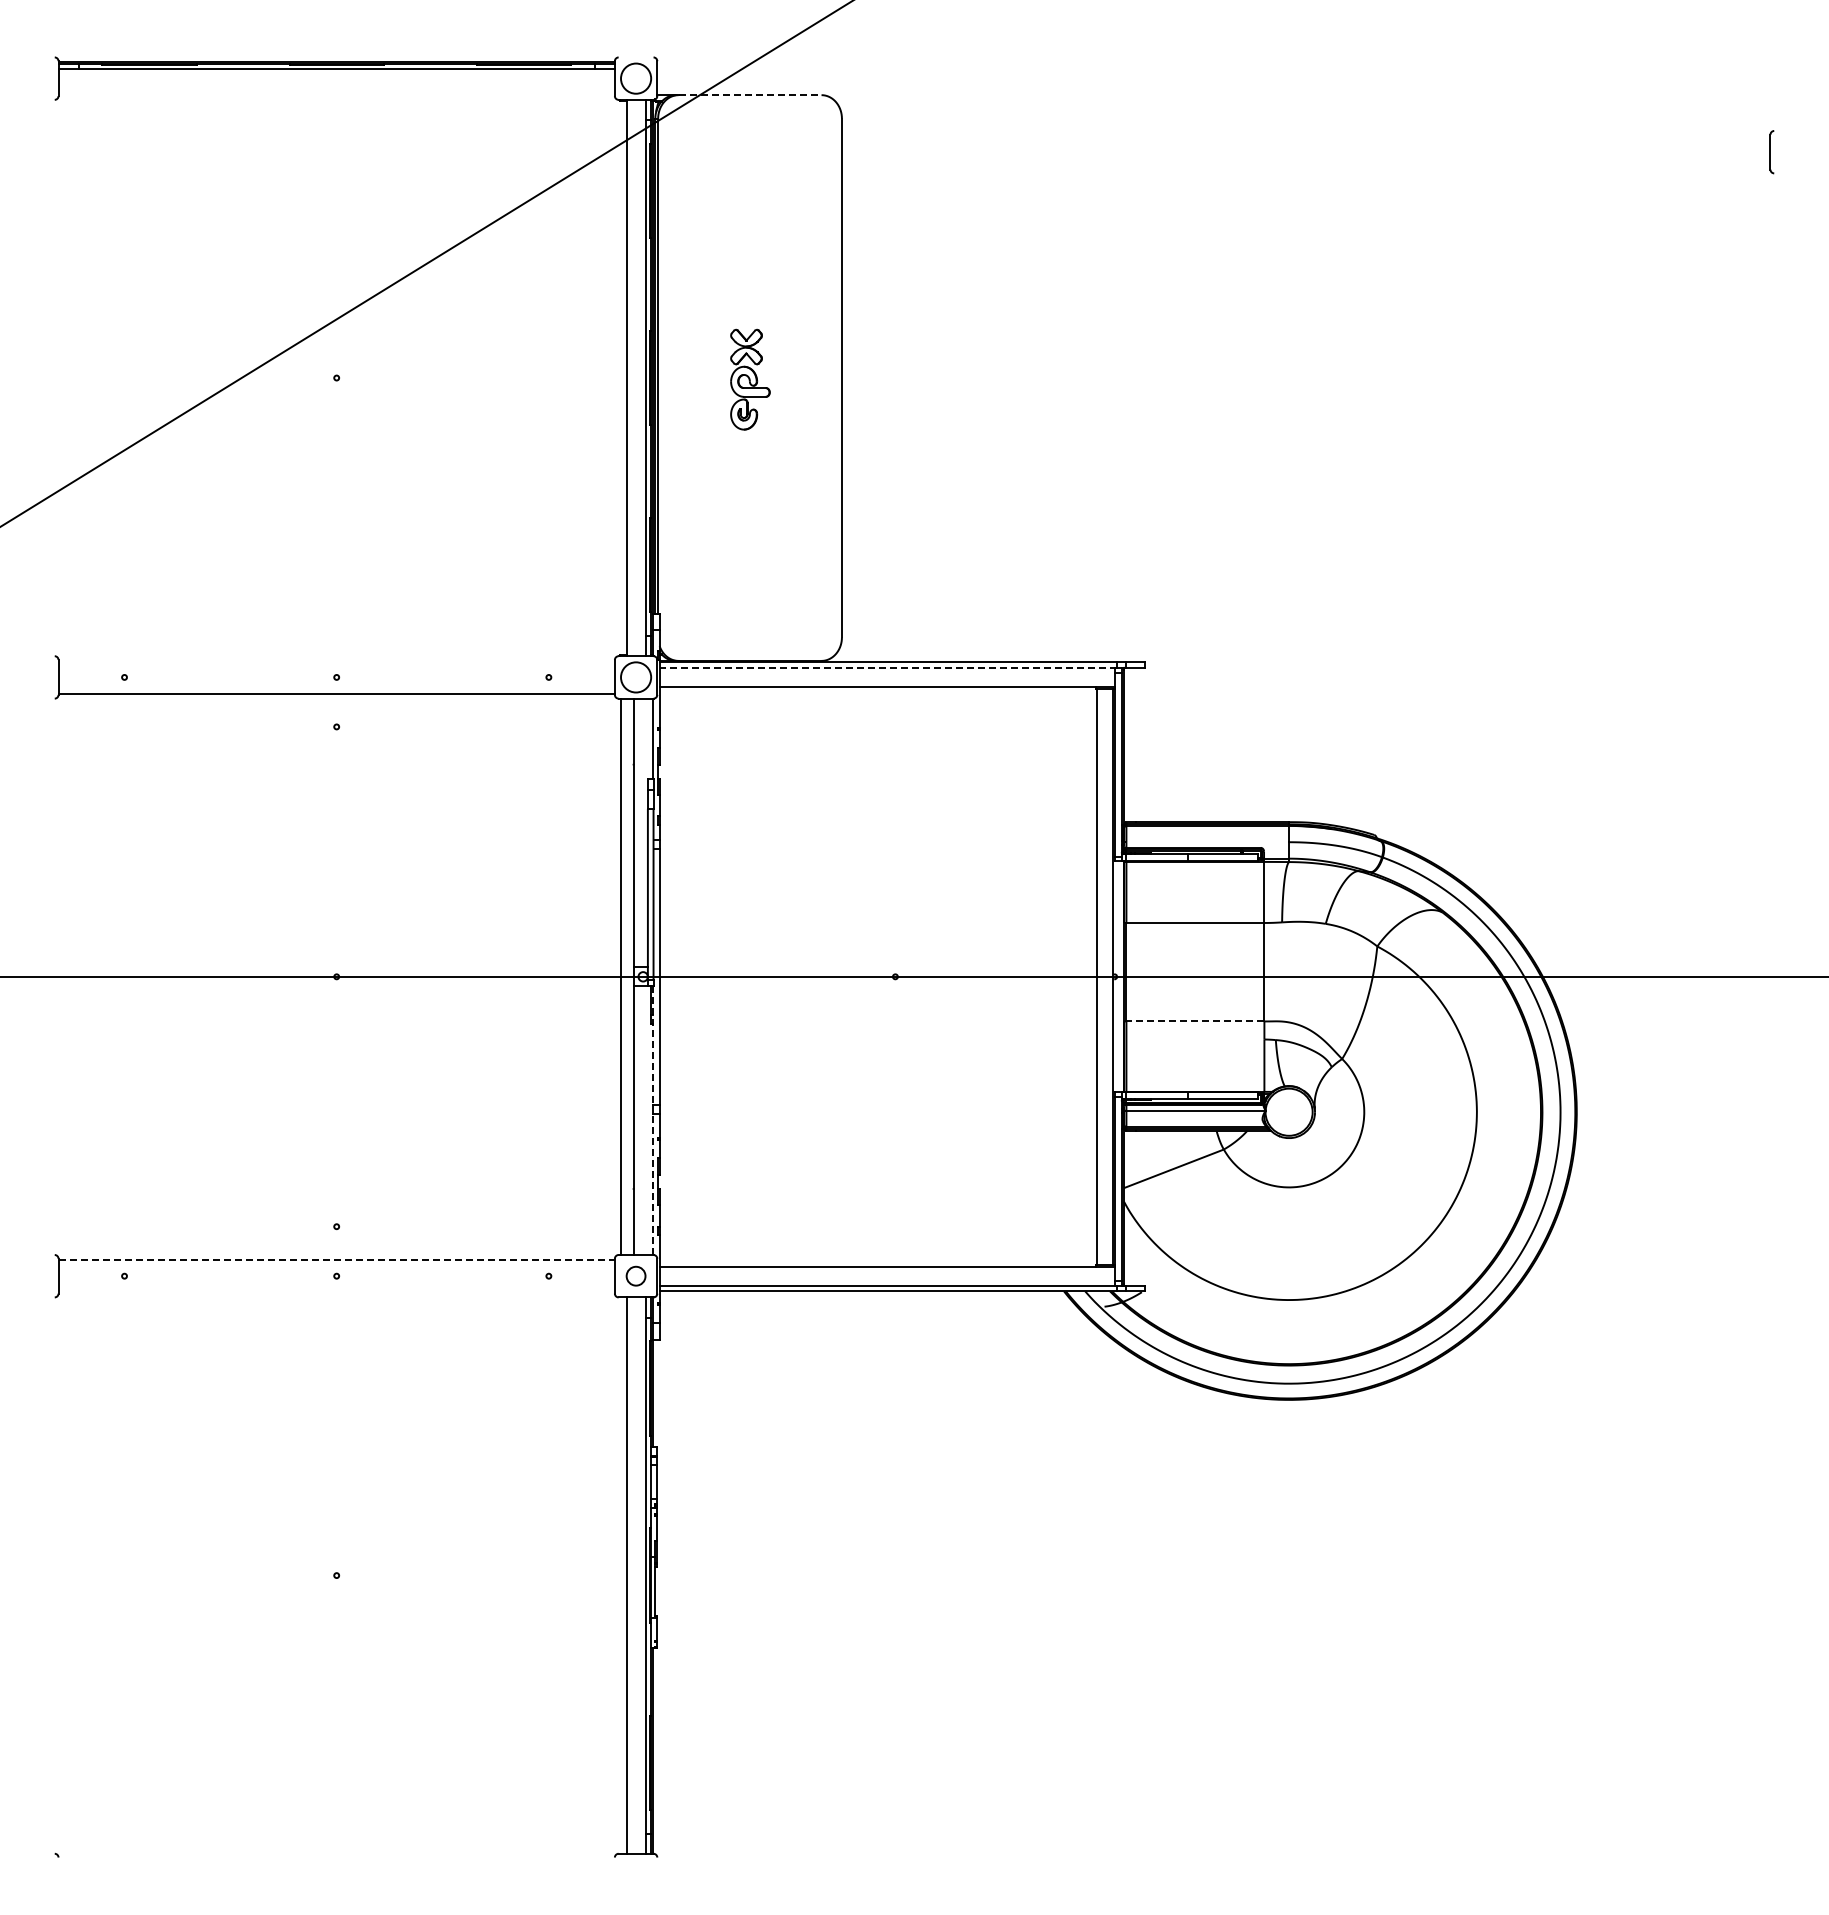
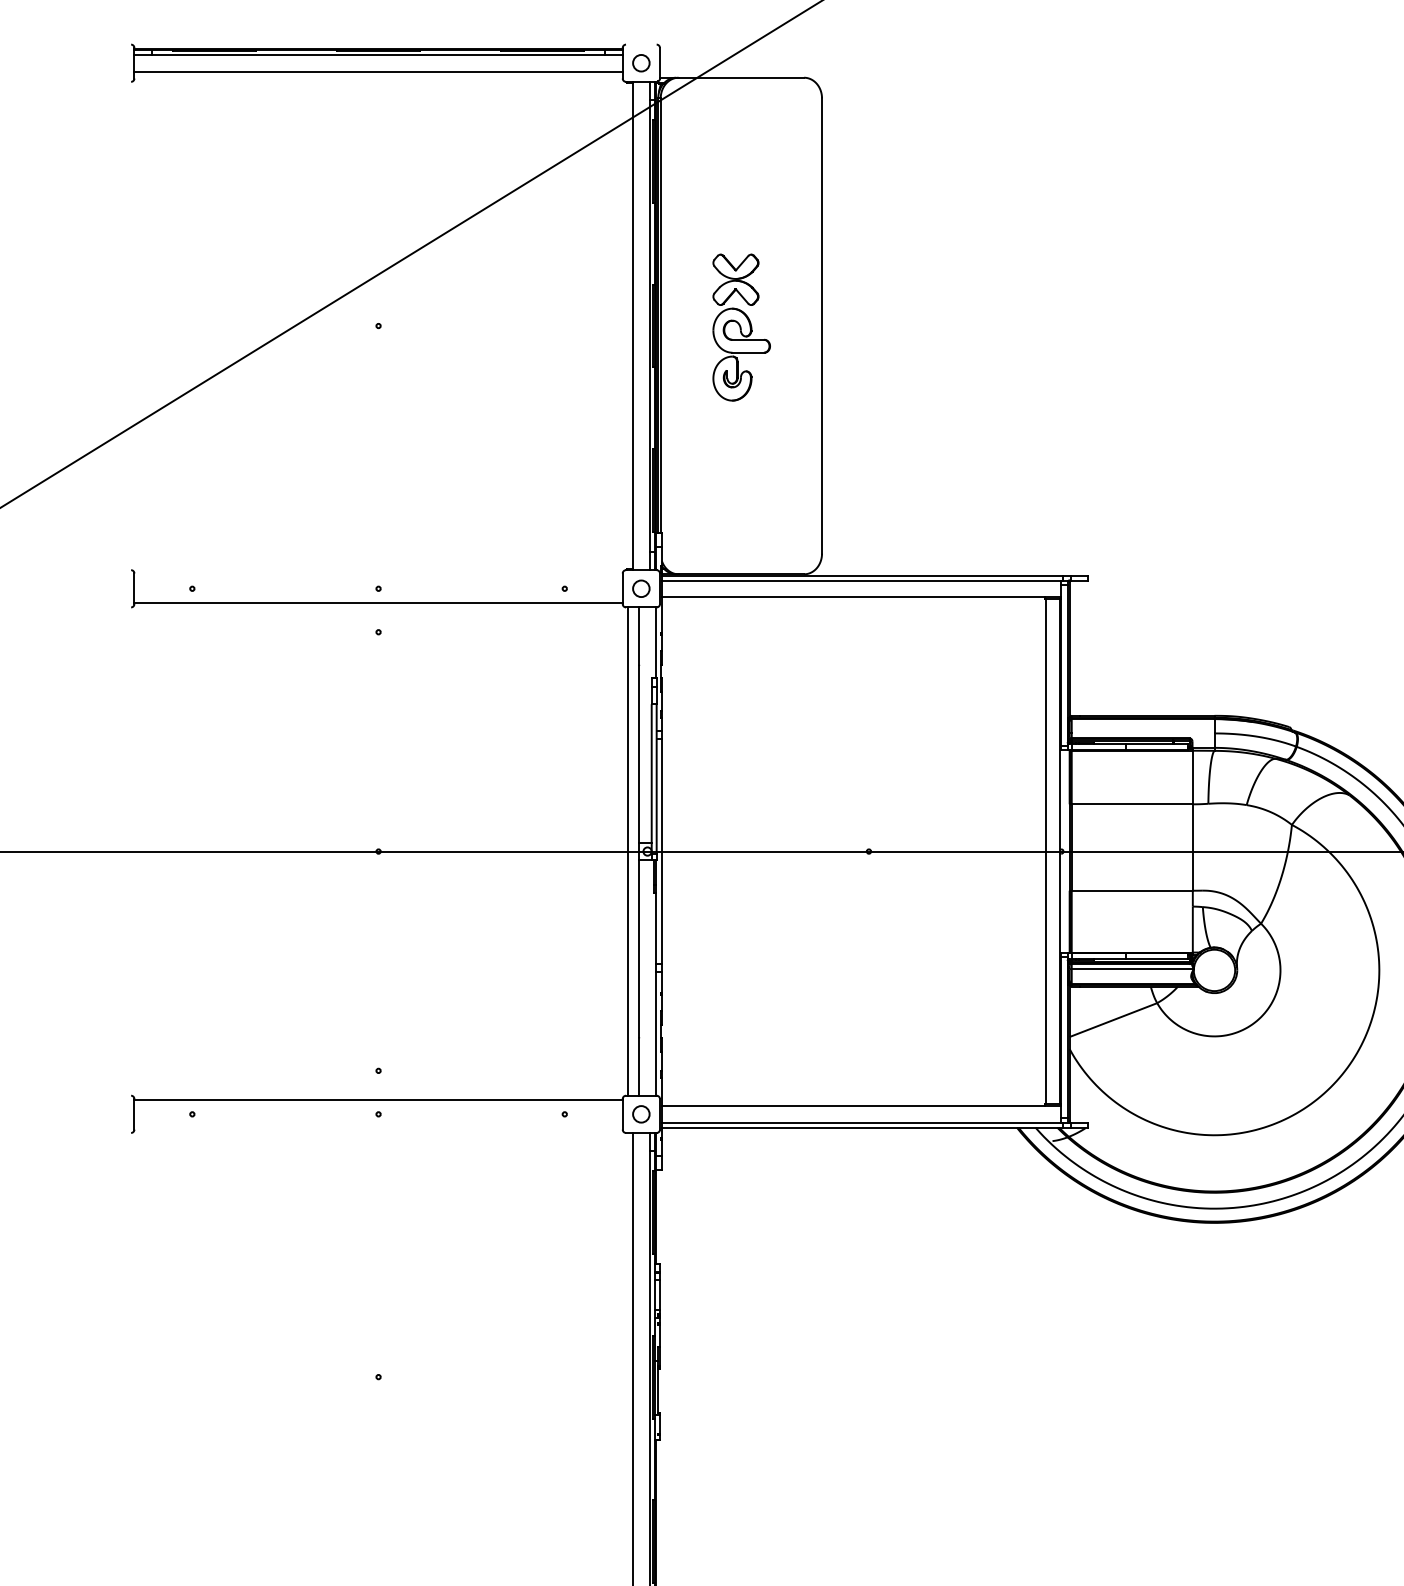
circle: (635, 78) -> (640, 63), size x0.62
line: (336, 88) -> (378, 71), added
line: (750, 95) -> (741, 78), dashed -> solid
part: (750, 379) -> (741, 327), size x1.67
line: (888, 668) -> (862, 580), dashed -> solid
circle: (635, 677) -> (640, 588), size x0.62
line: (1195, 1021) -> (1132, 890), dashed -> solid
line: (652, 1046) -> (655, 912), dashed -> solid
line: (652, 1184) -> (655, 1033), dashed -> solid
line: (337, 1259) -> (379, 1099), dashed -> solid

